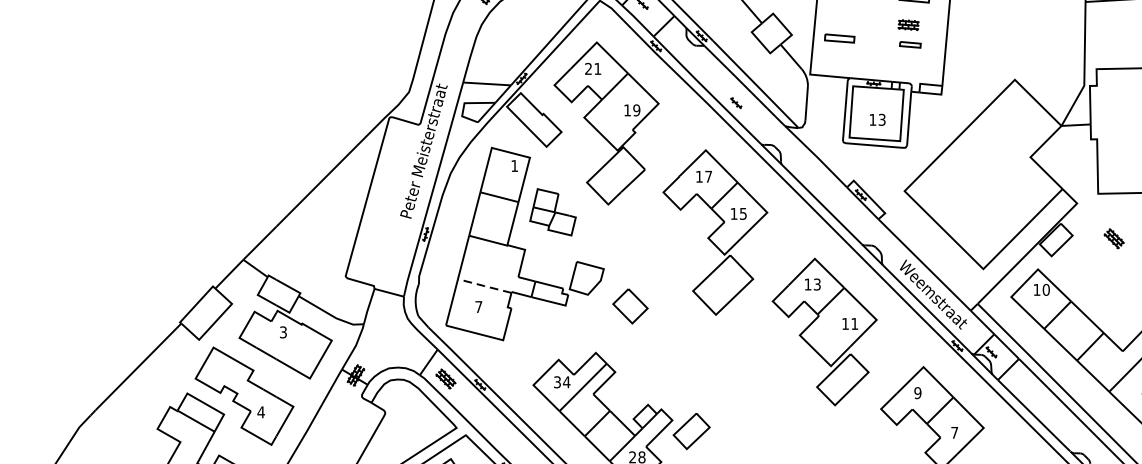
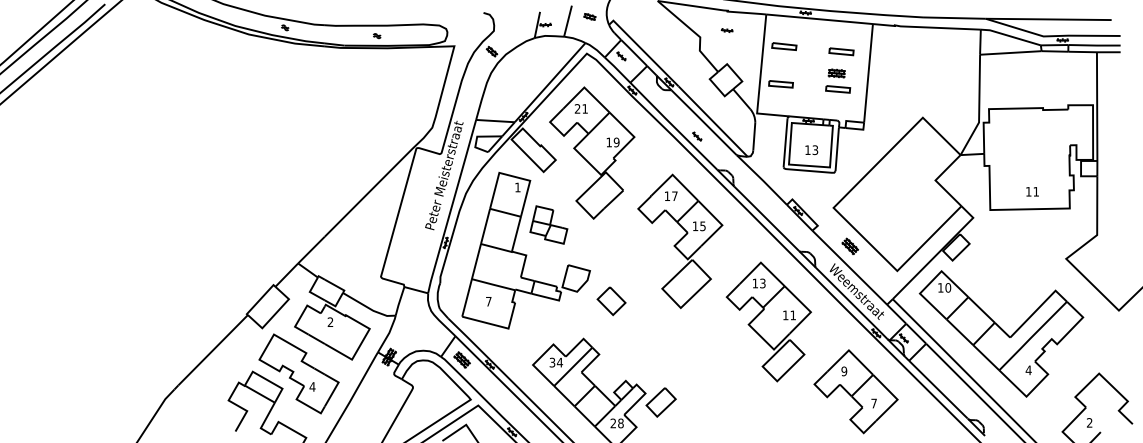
part: (910, 44) -> (838, 89), size x1.43
part: (1113, 237) -> (849, 245), moved
line: (484, 285) -> (493, 284), dashed -> solid
text: (283, 332) -> (330, 322), 3 -> 2

